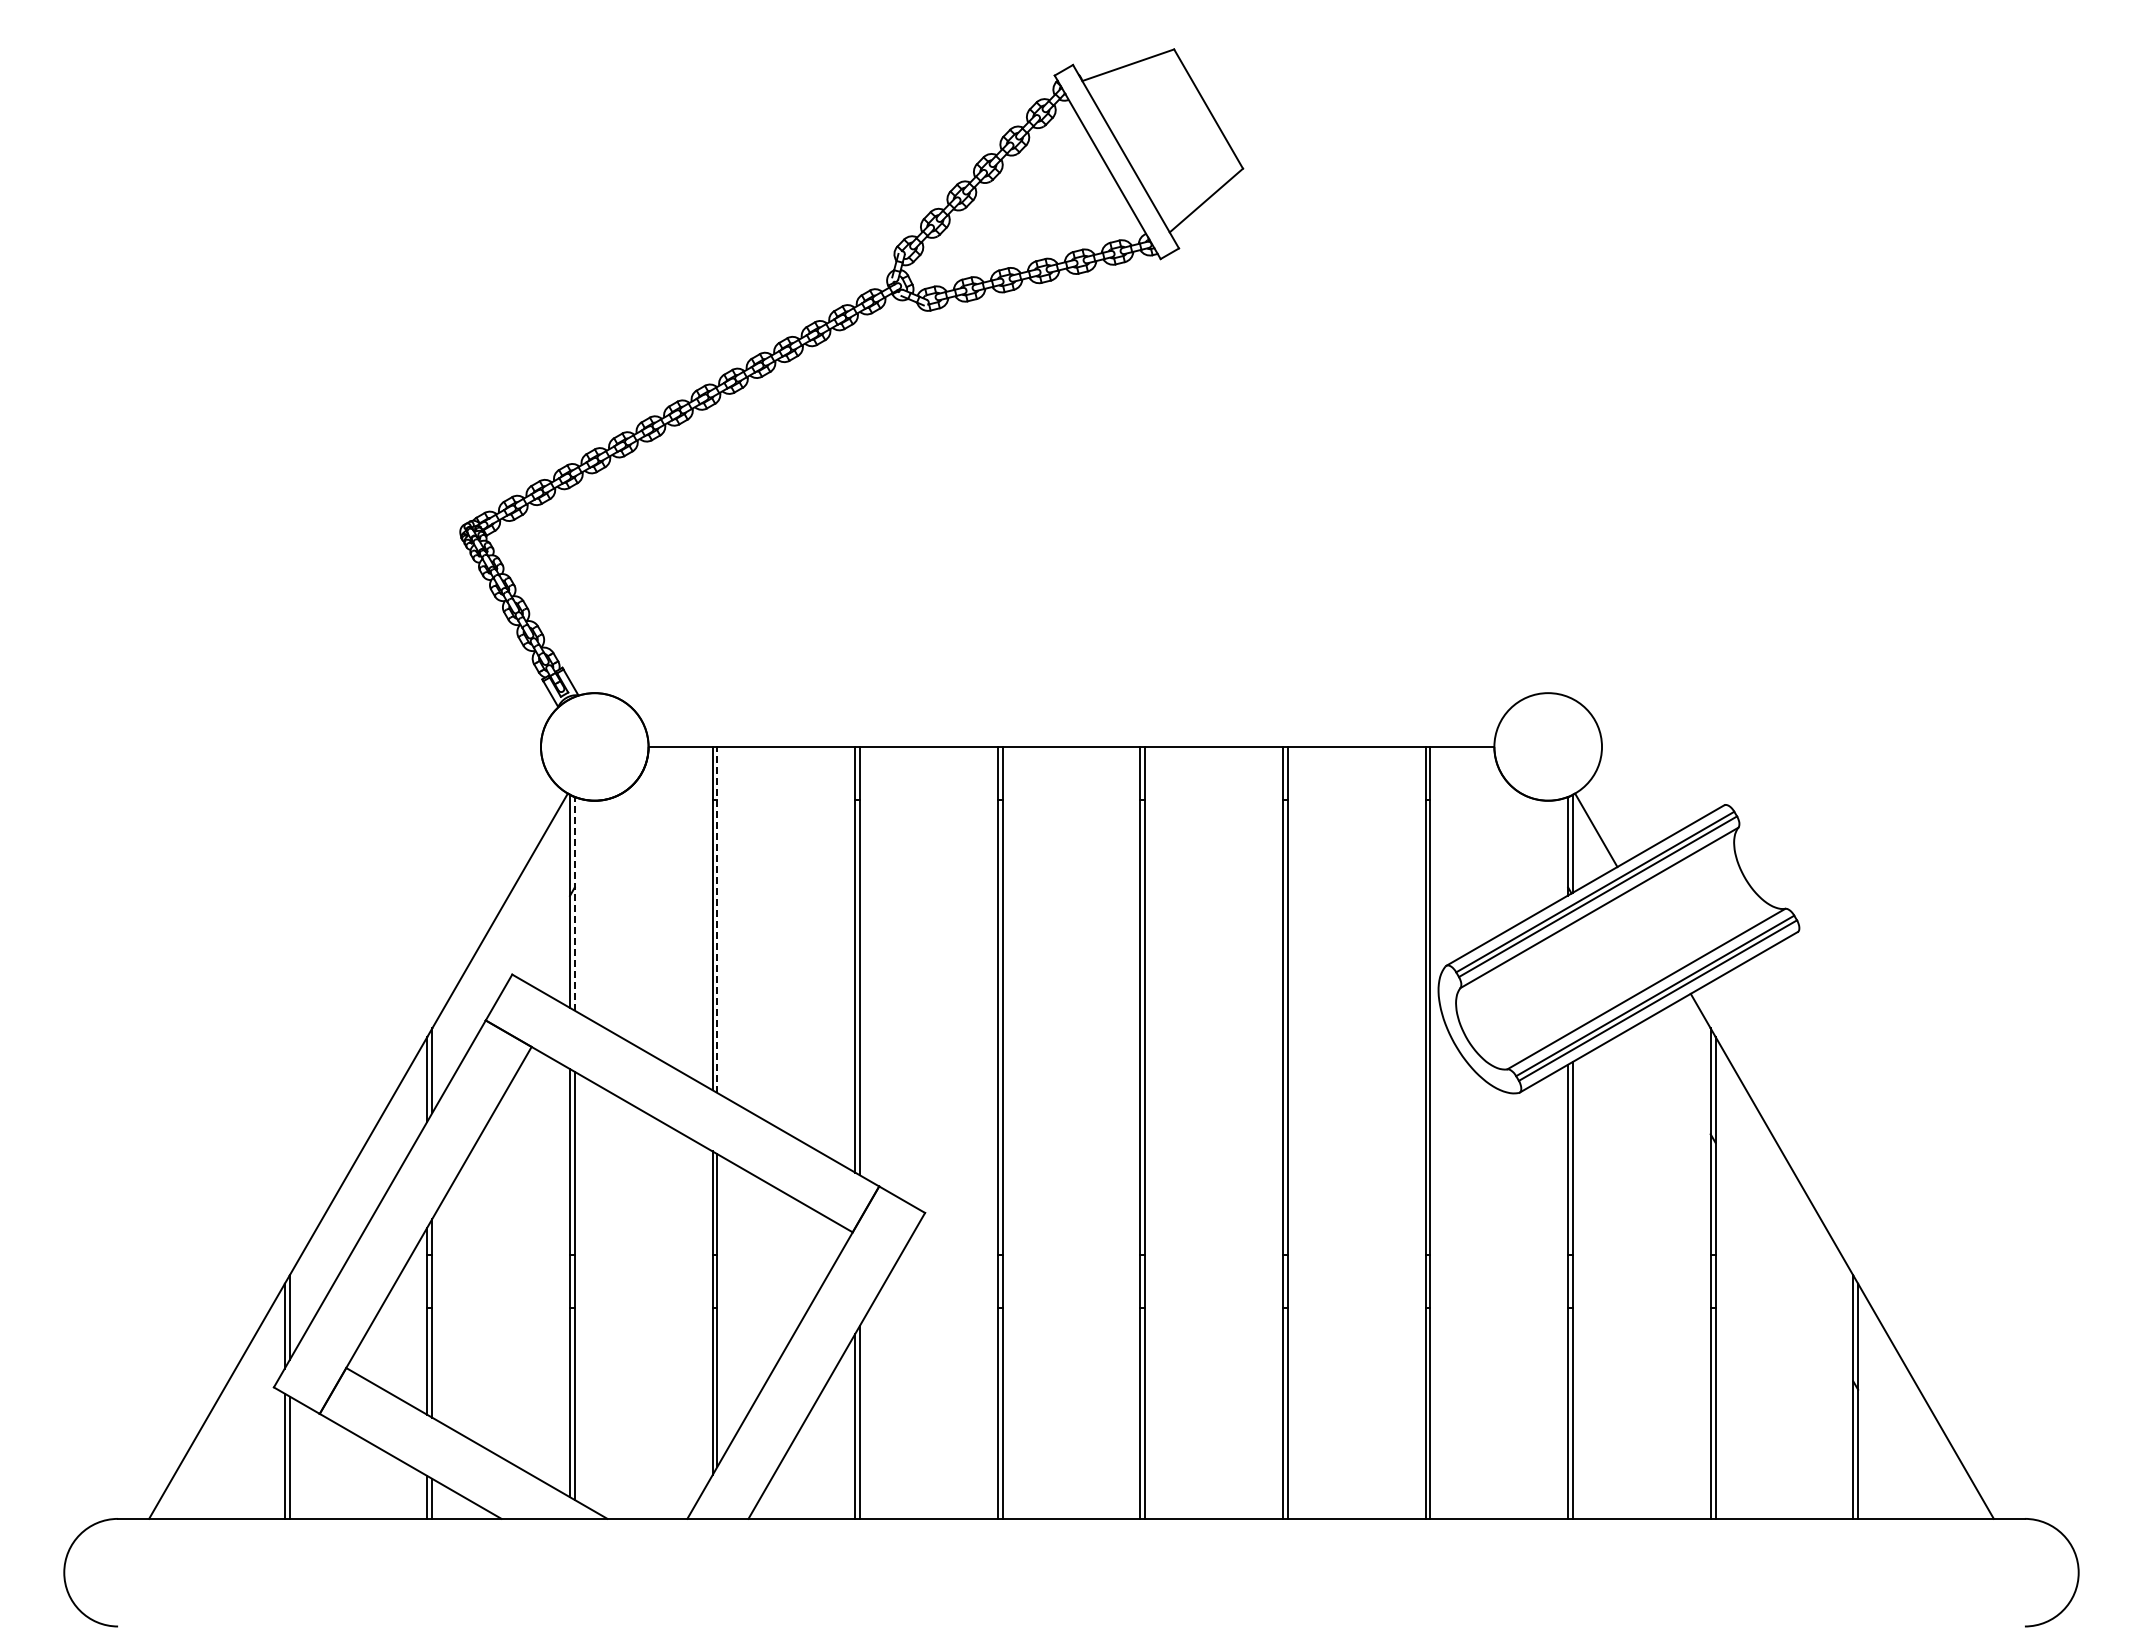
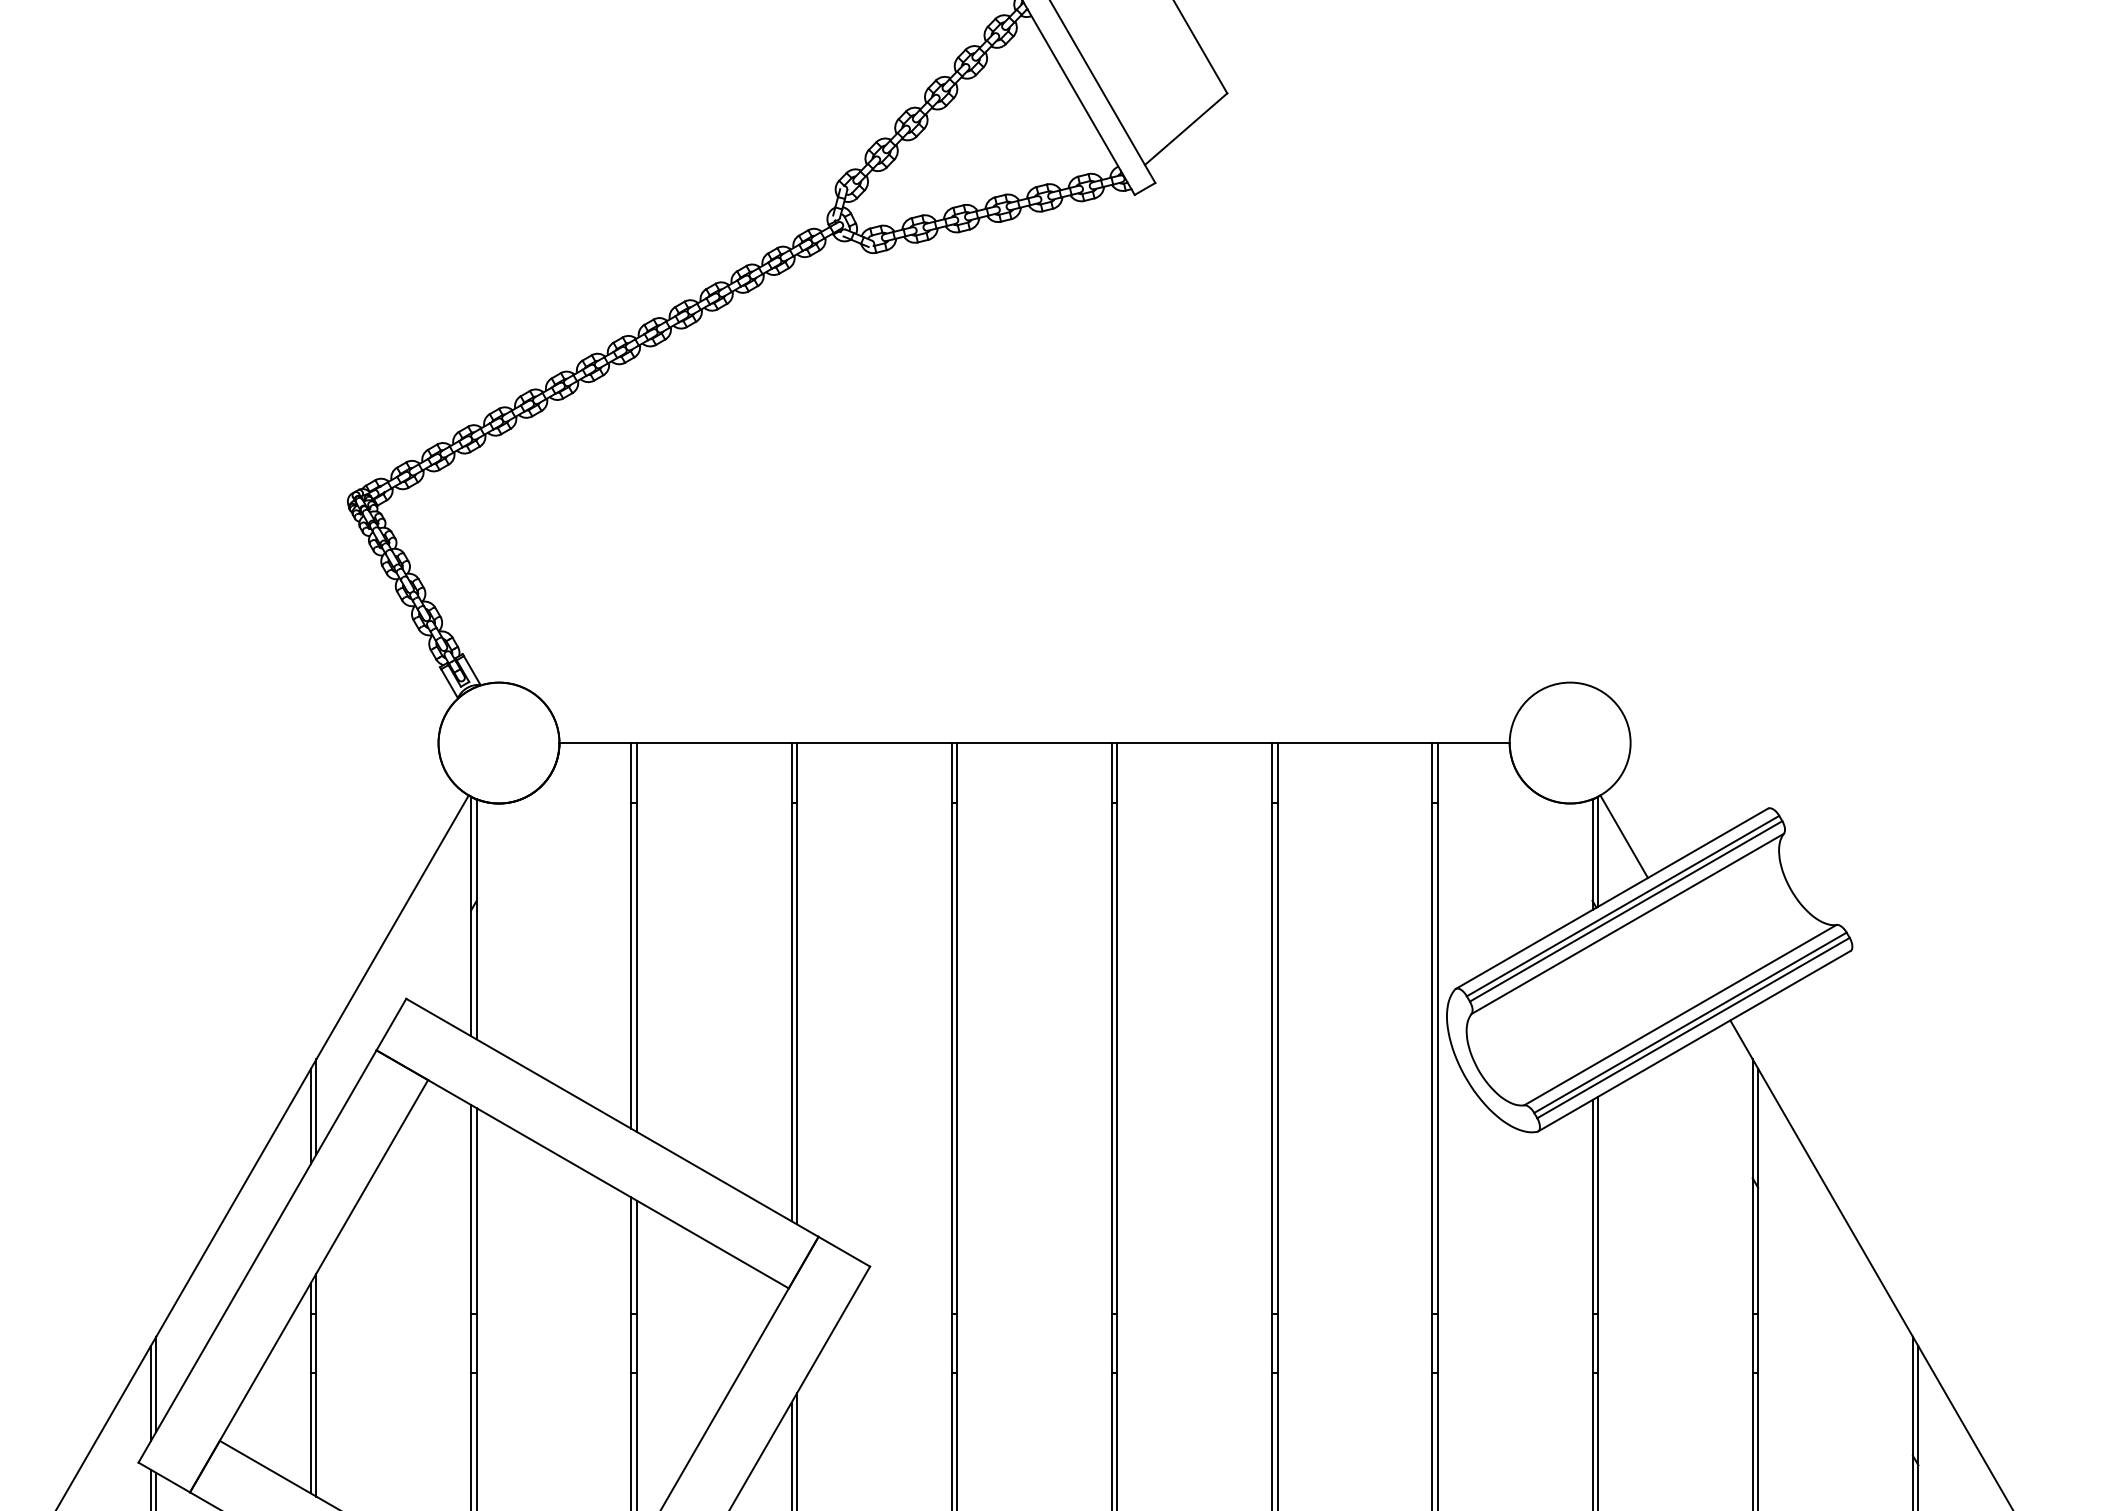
line: (574, 903) -> (476, 918), dashed -> solid
line: (717, 919) -> (636, 936), dashed -> solid

